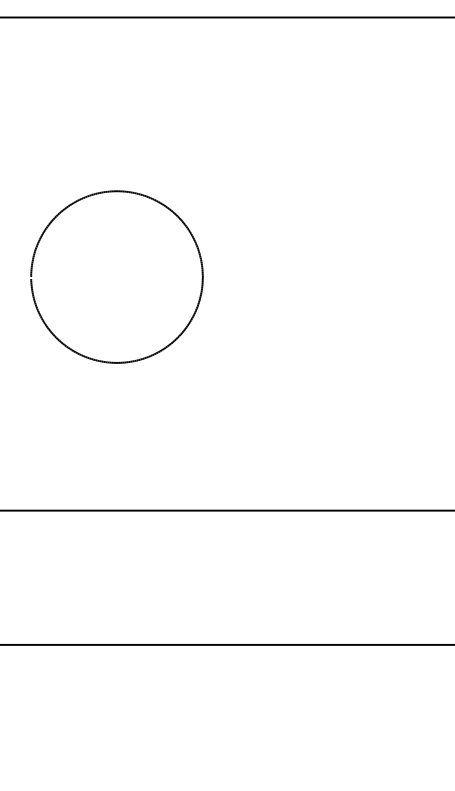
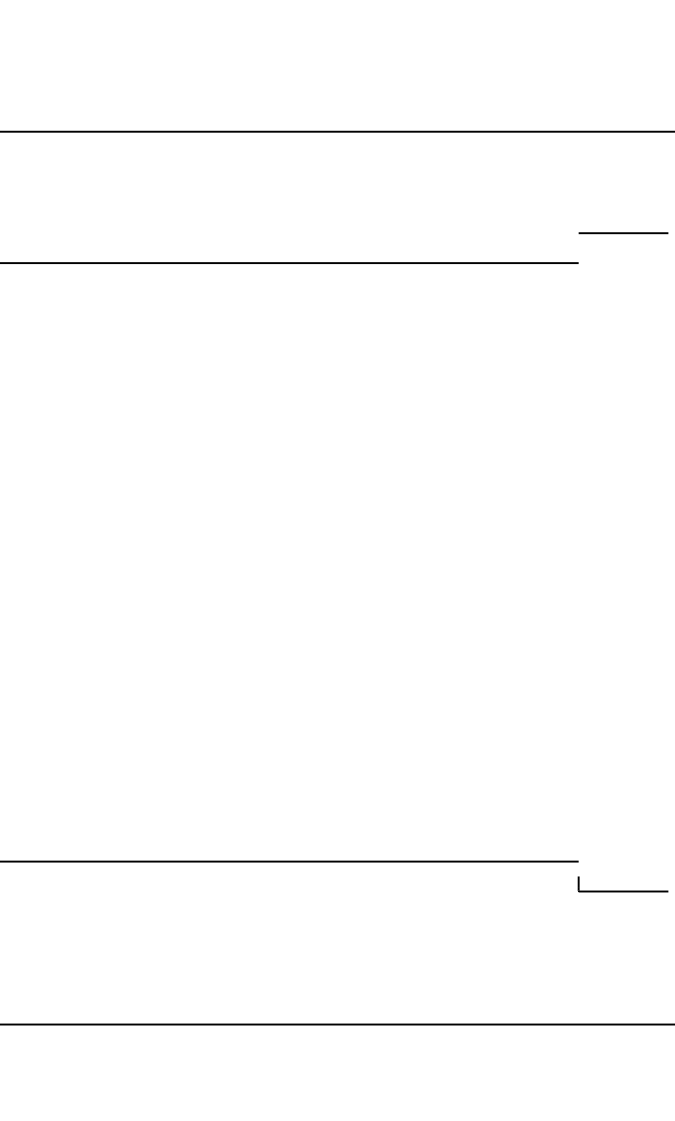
part: (182, 330) -> (209, 643), removed

